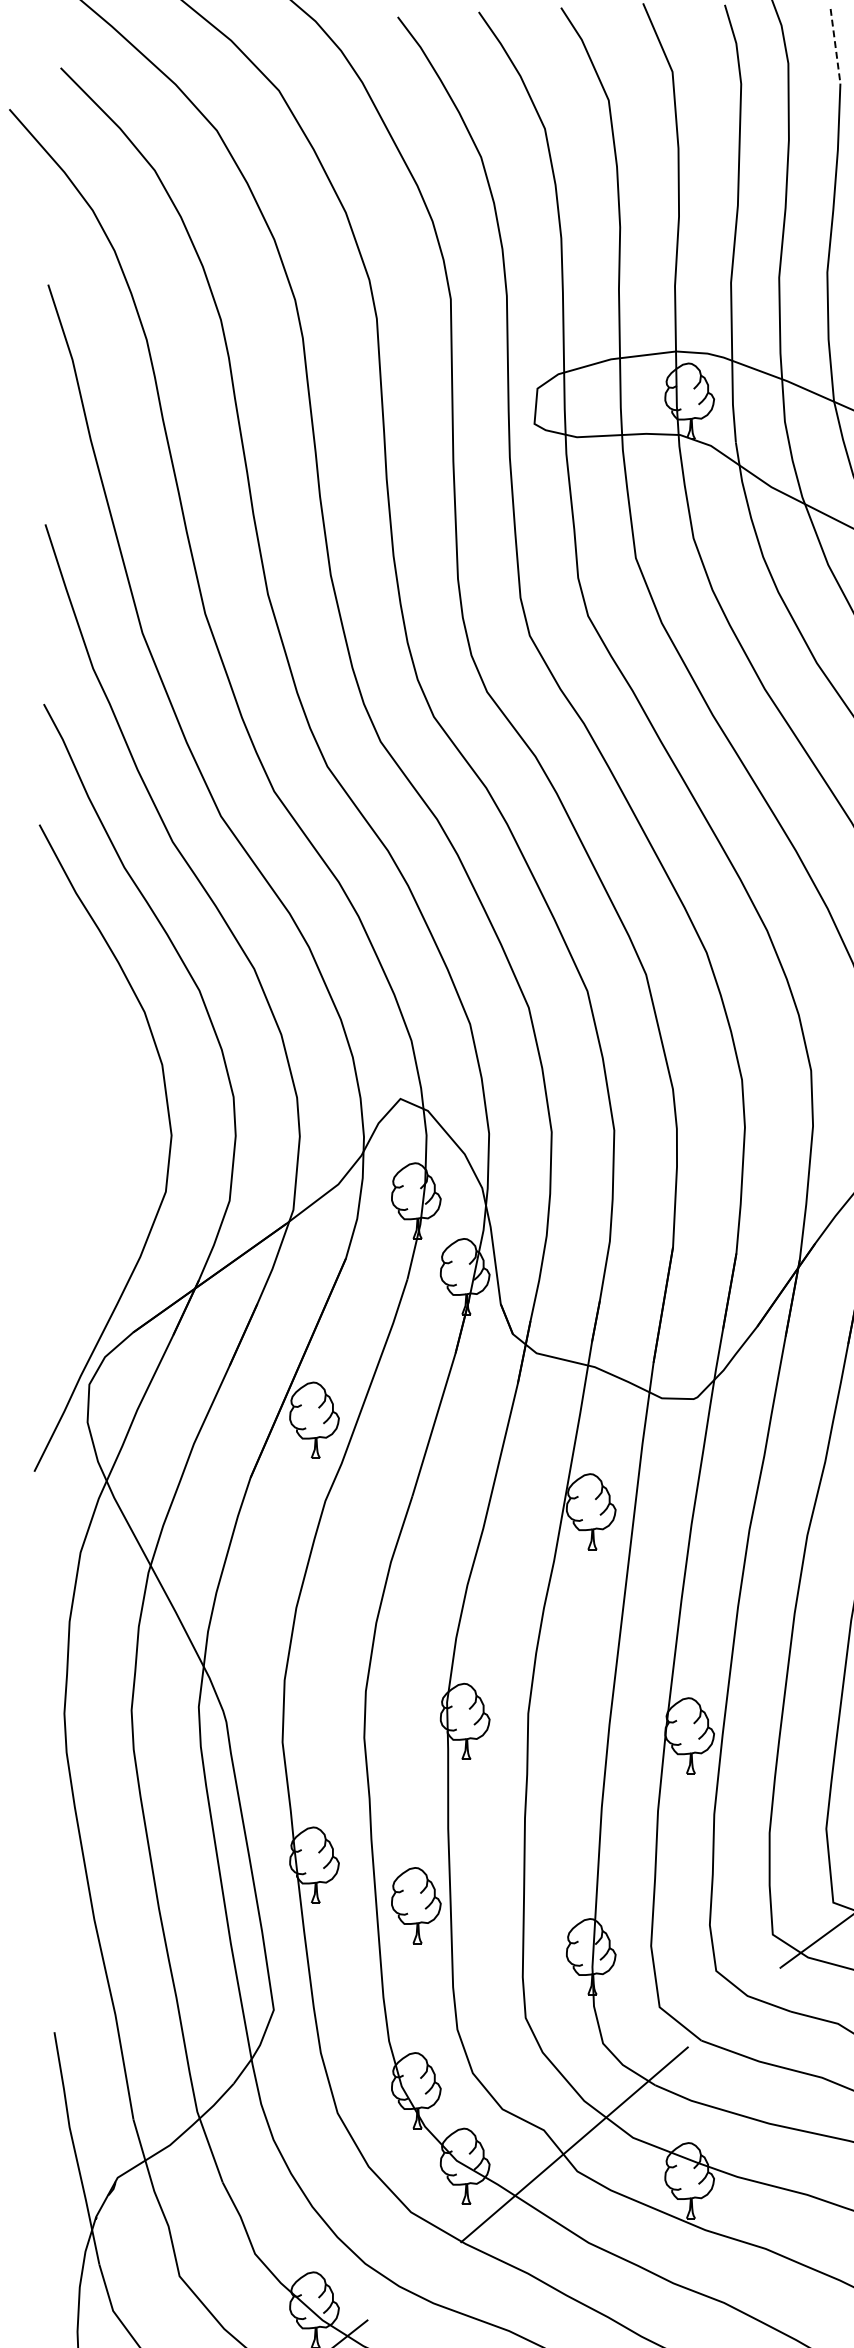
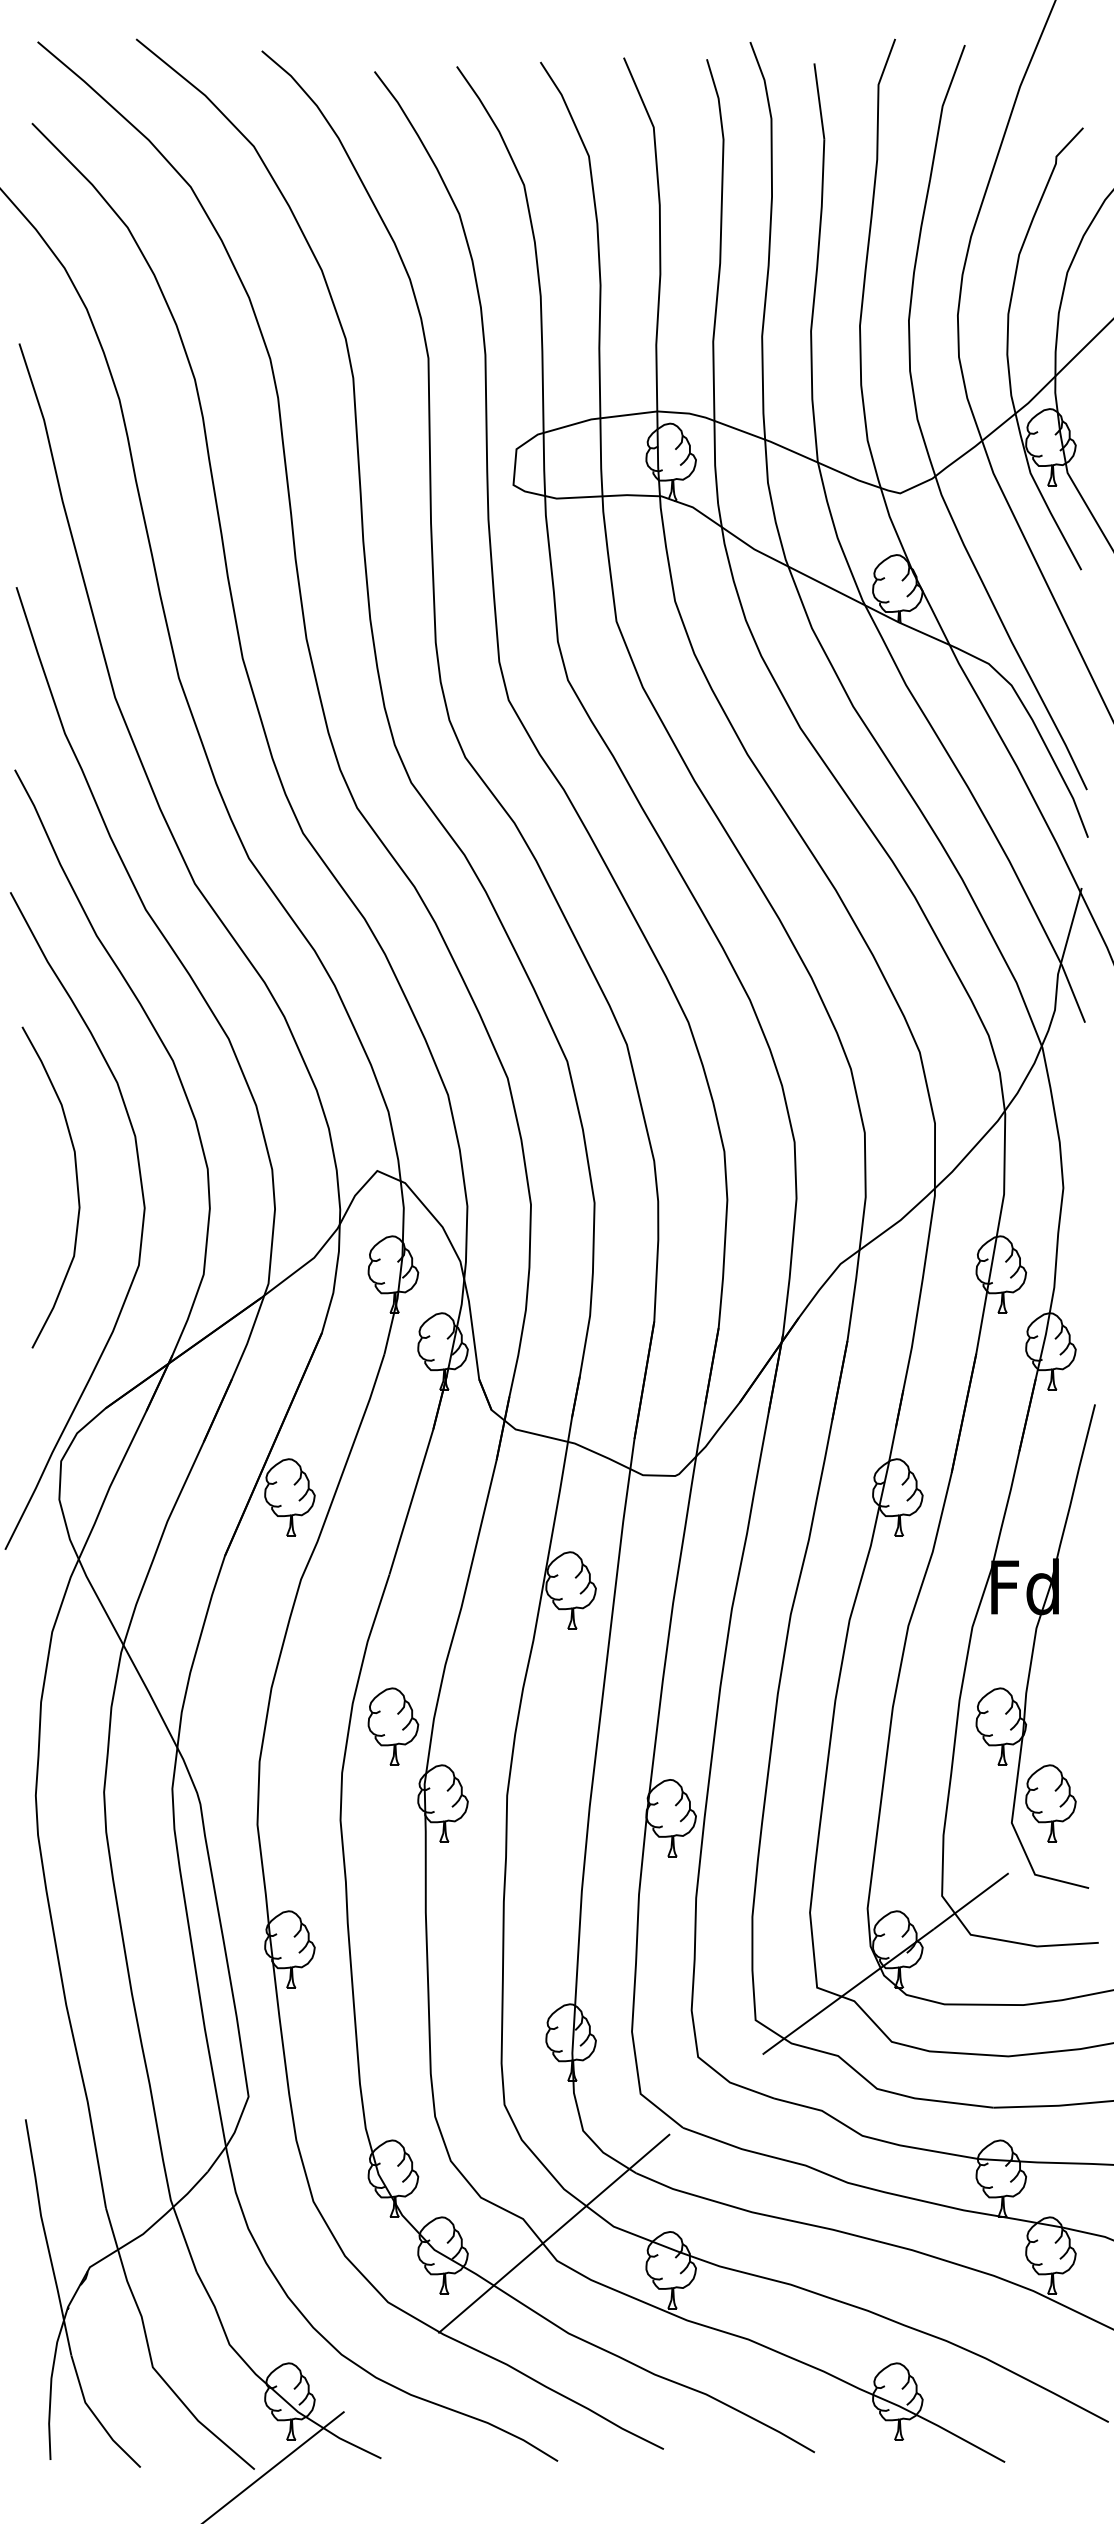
line: (835, 46) -> (819, 101), dashed -> solid
curve: (104, 1114) -> (76, 1186), added
part: (416, 1905) -> (393, 1726), moved

